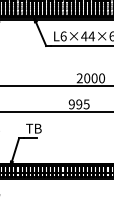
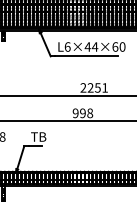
text: (94, 77) -> (97, 87), 2000 -> 2251
text: (86, 103) -> (89, 112), 995 -> 998

